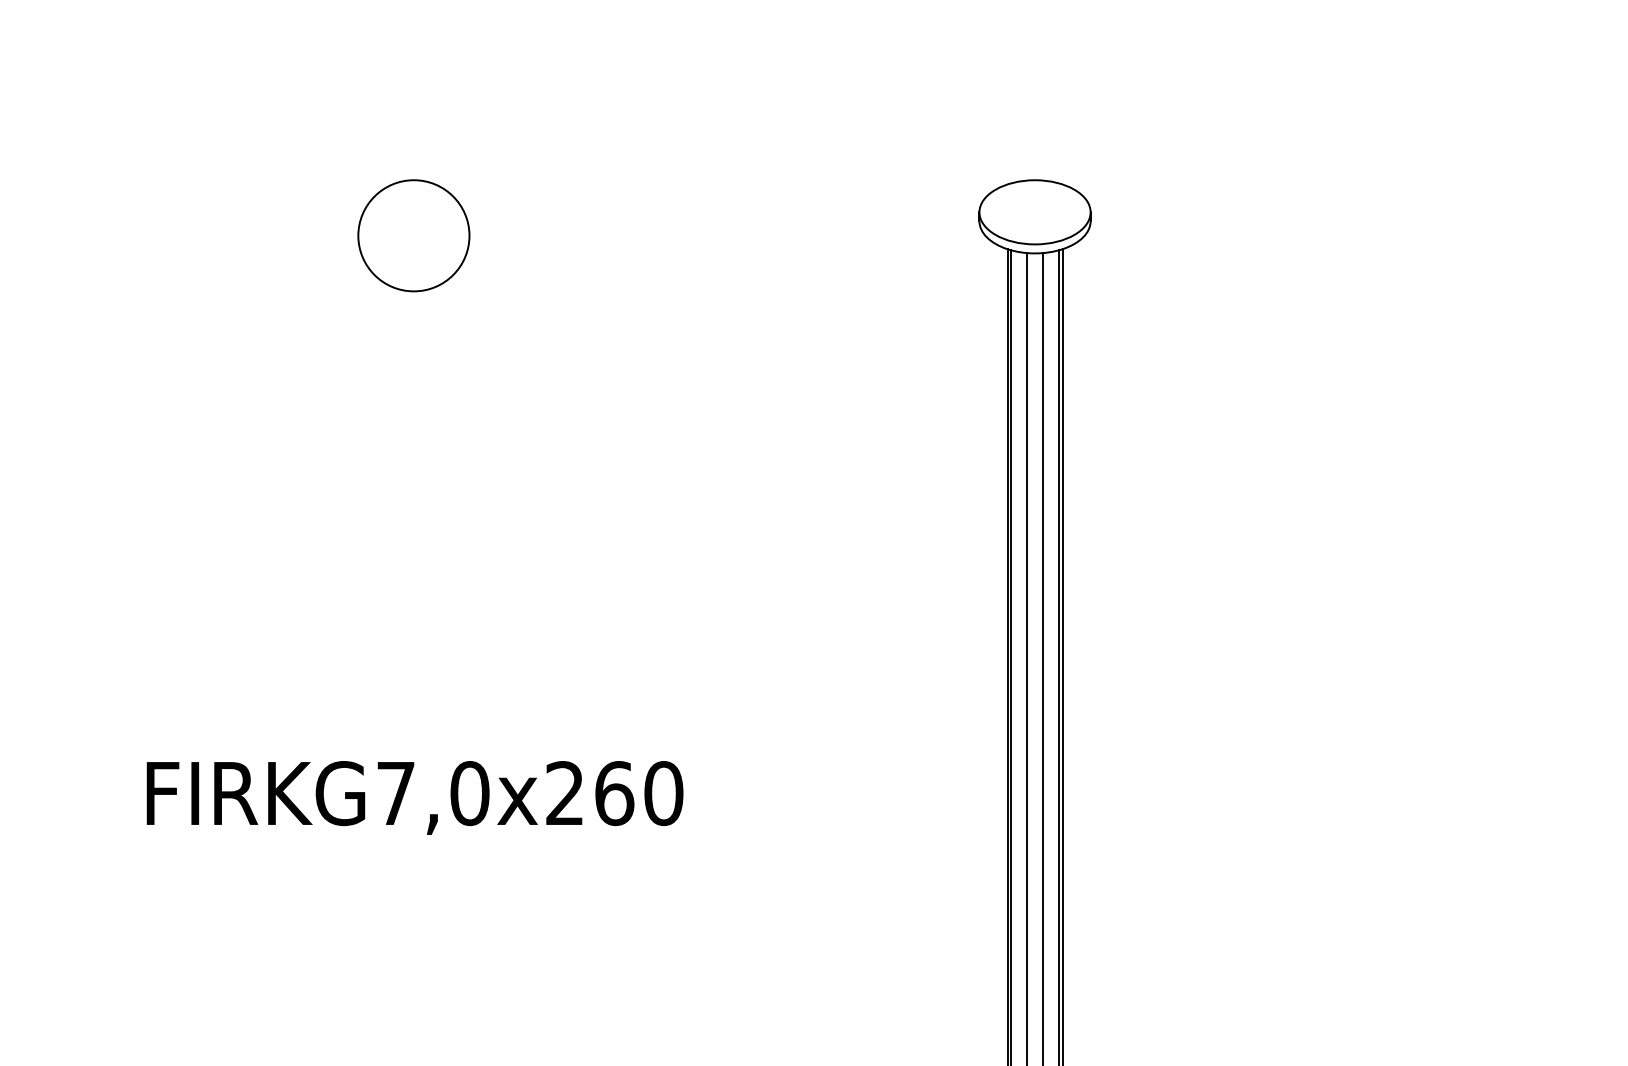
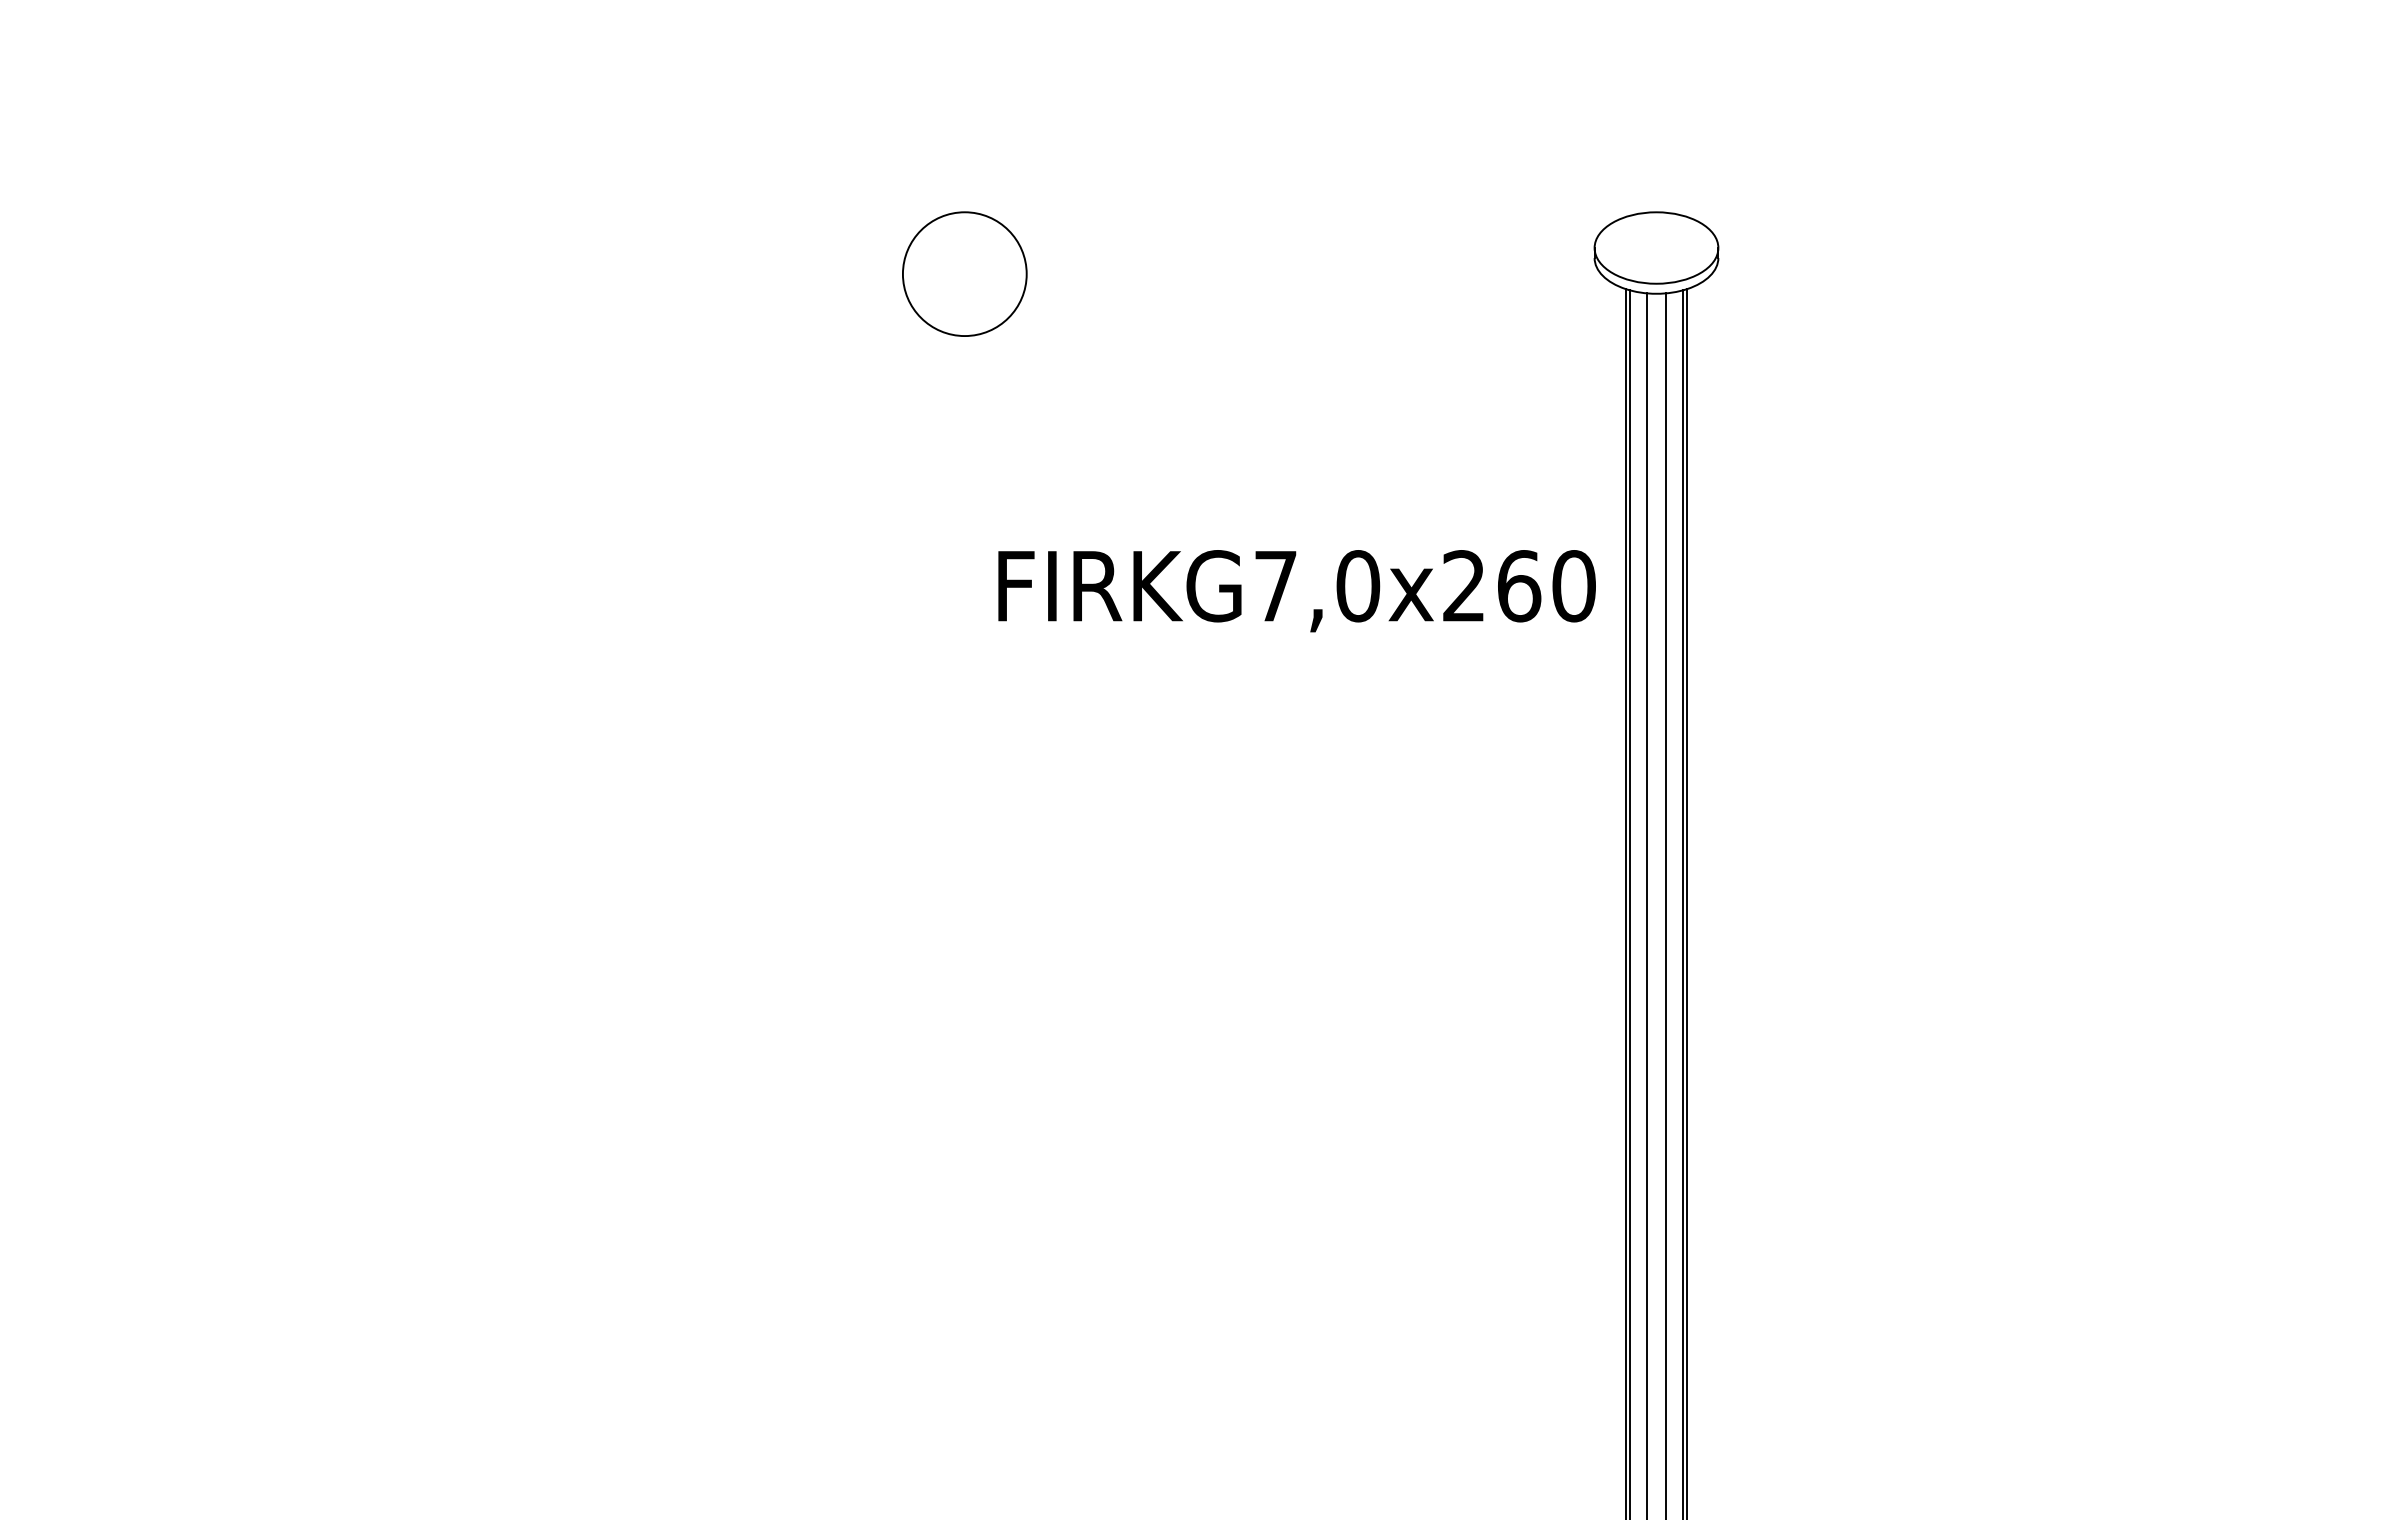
text: (414, 798) -> (1296, 591), moved

